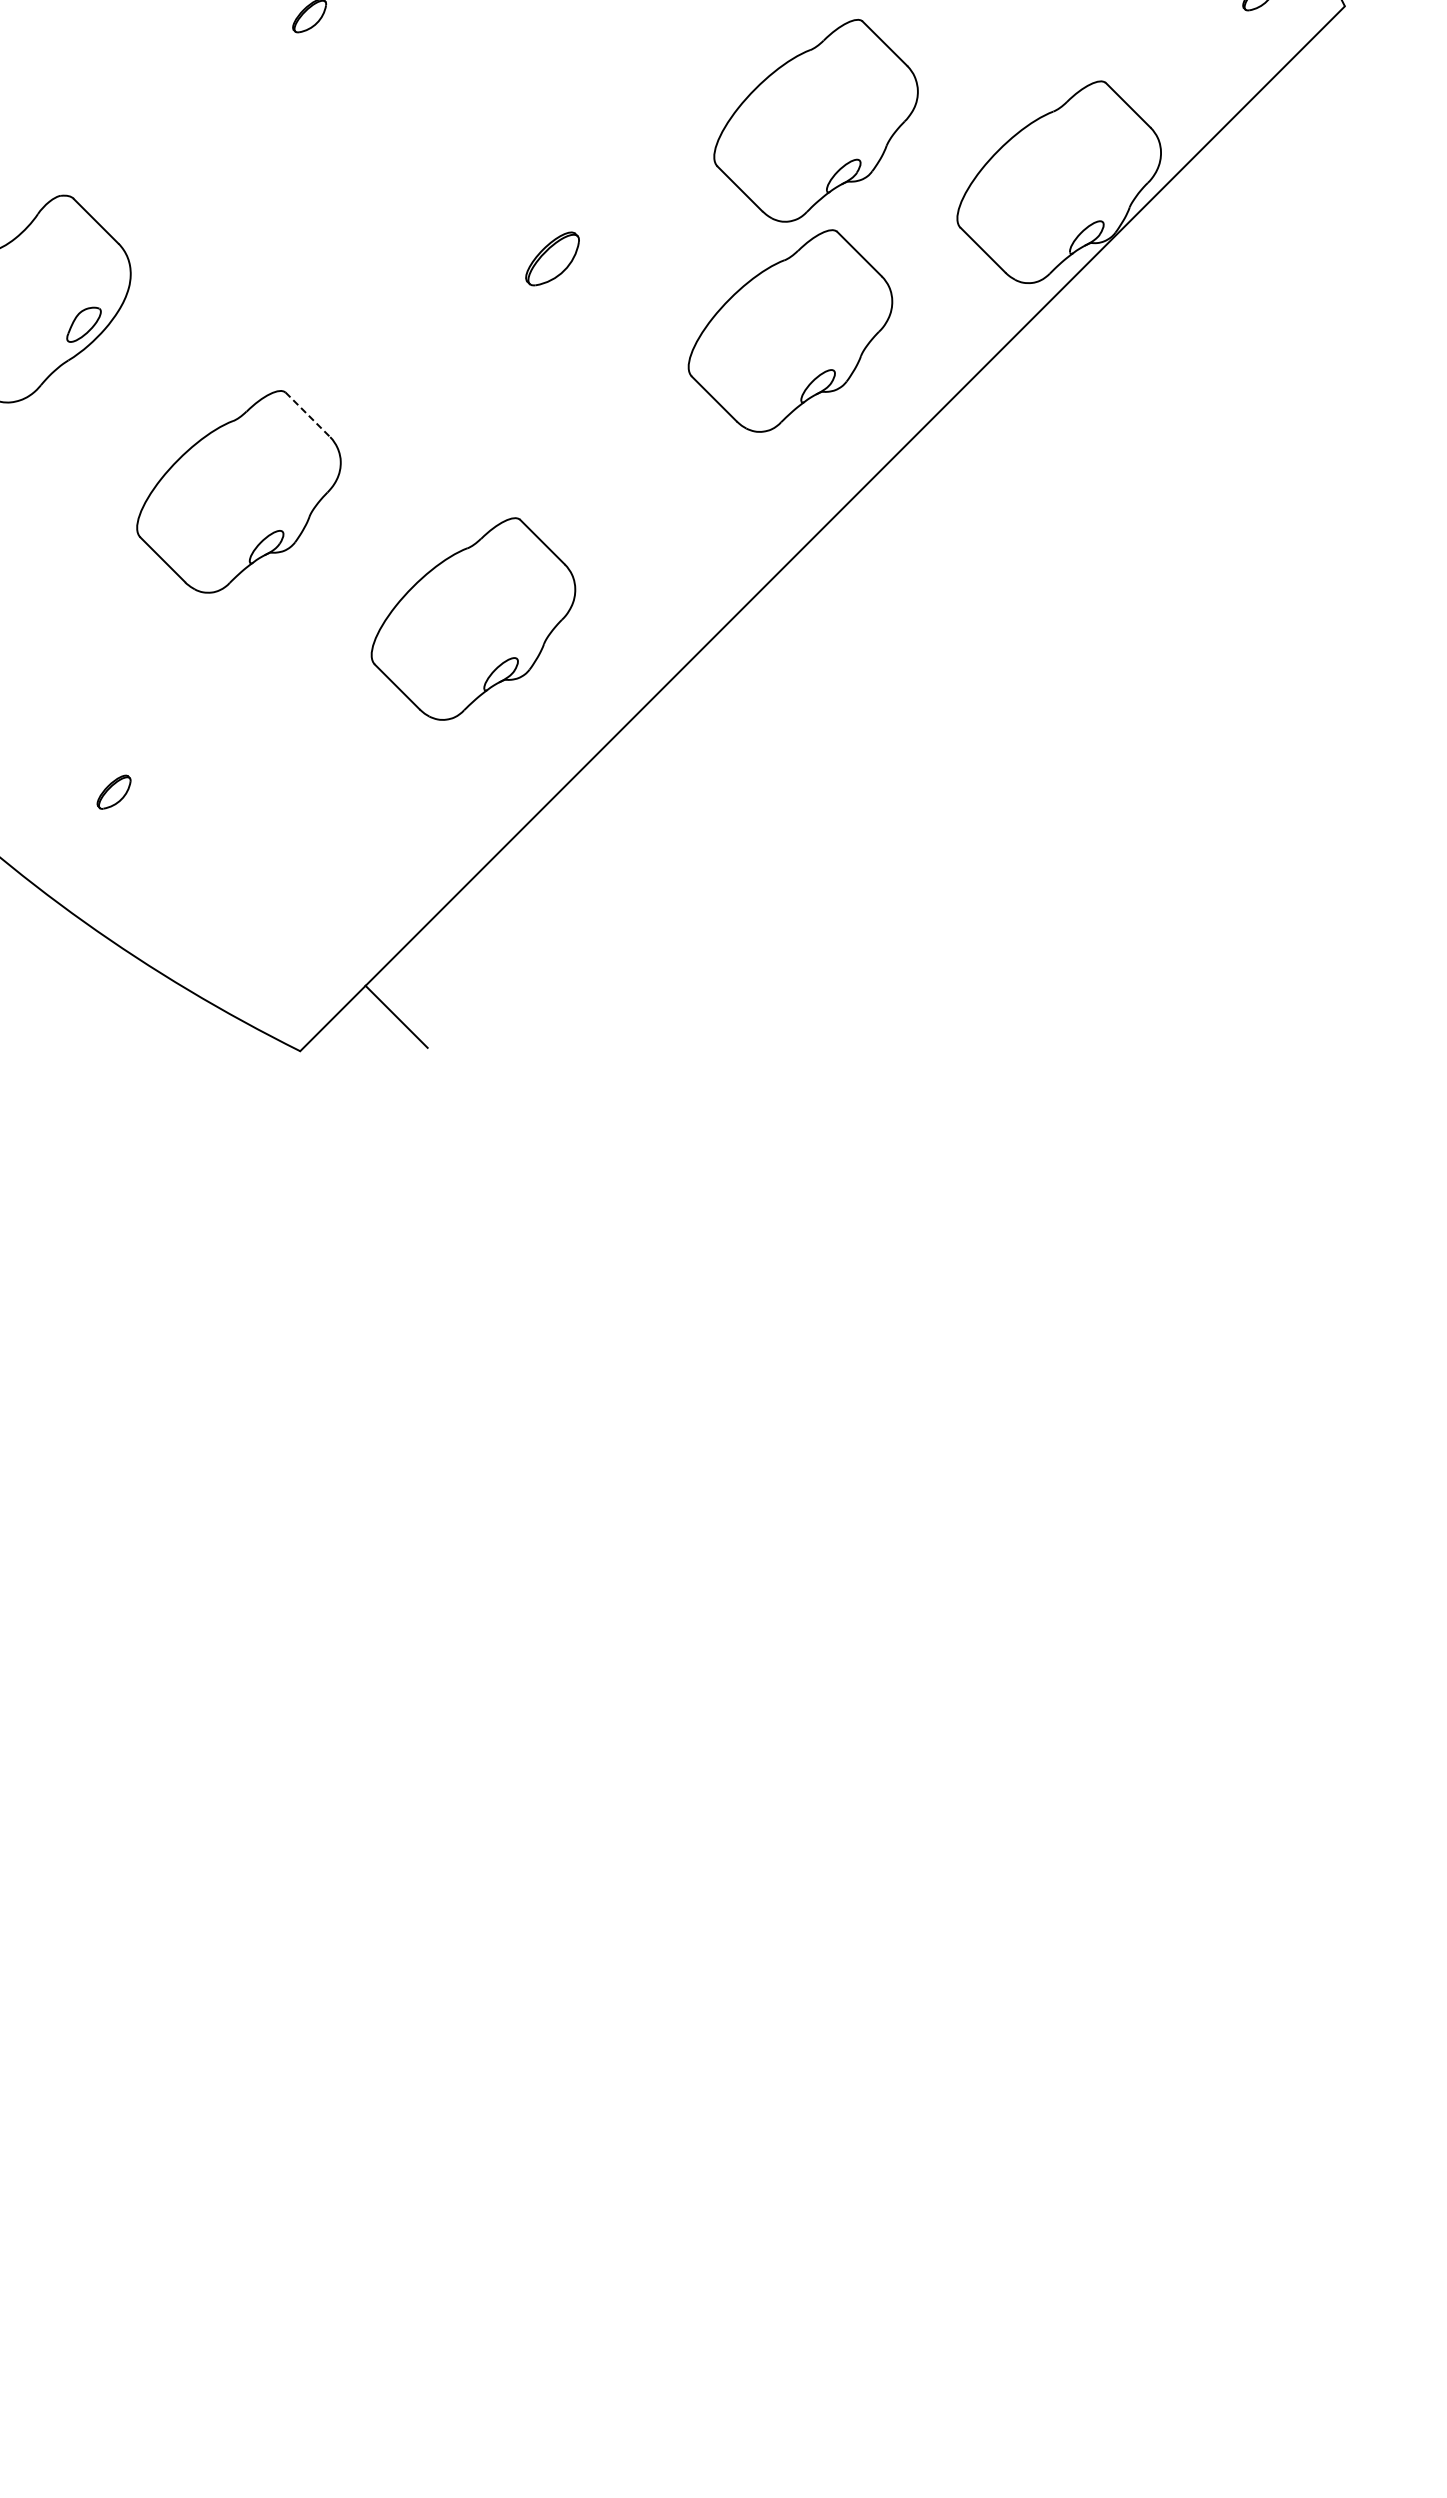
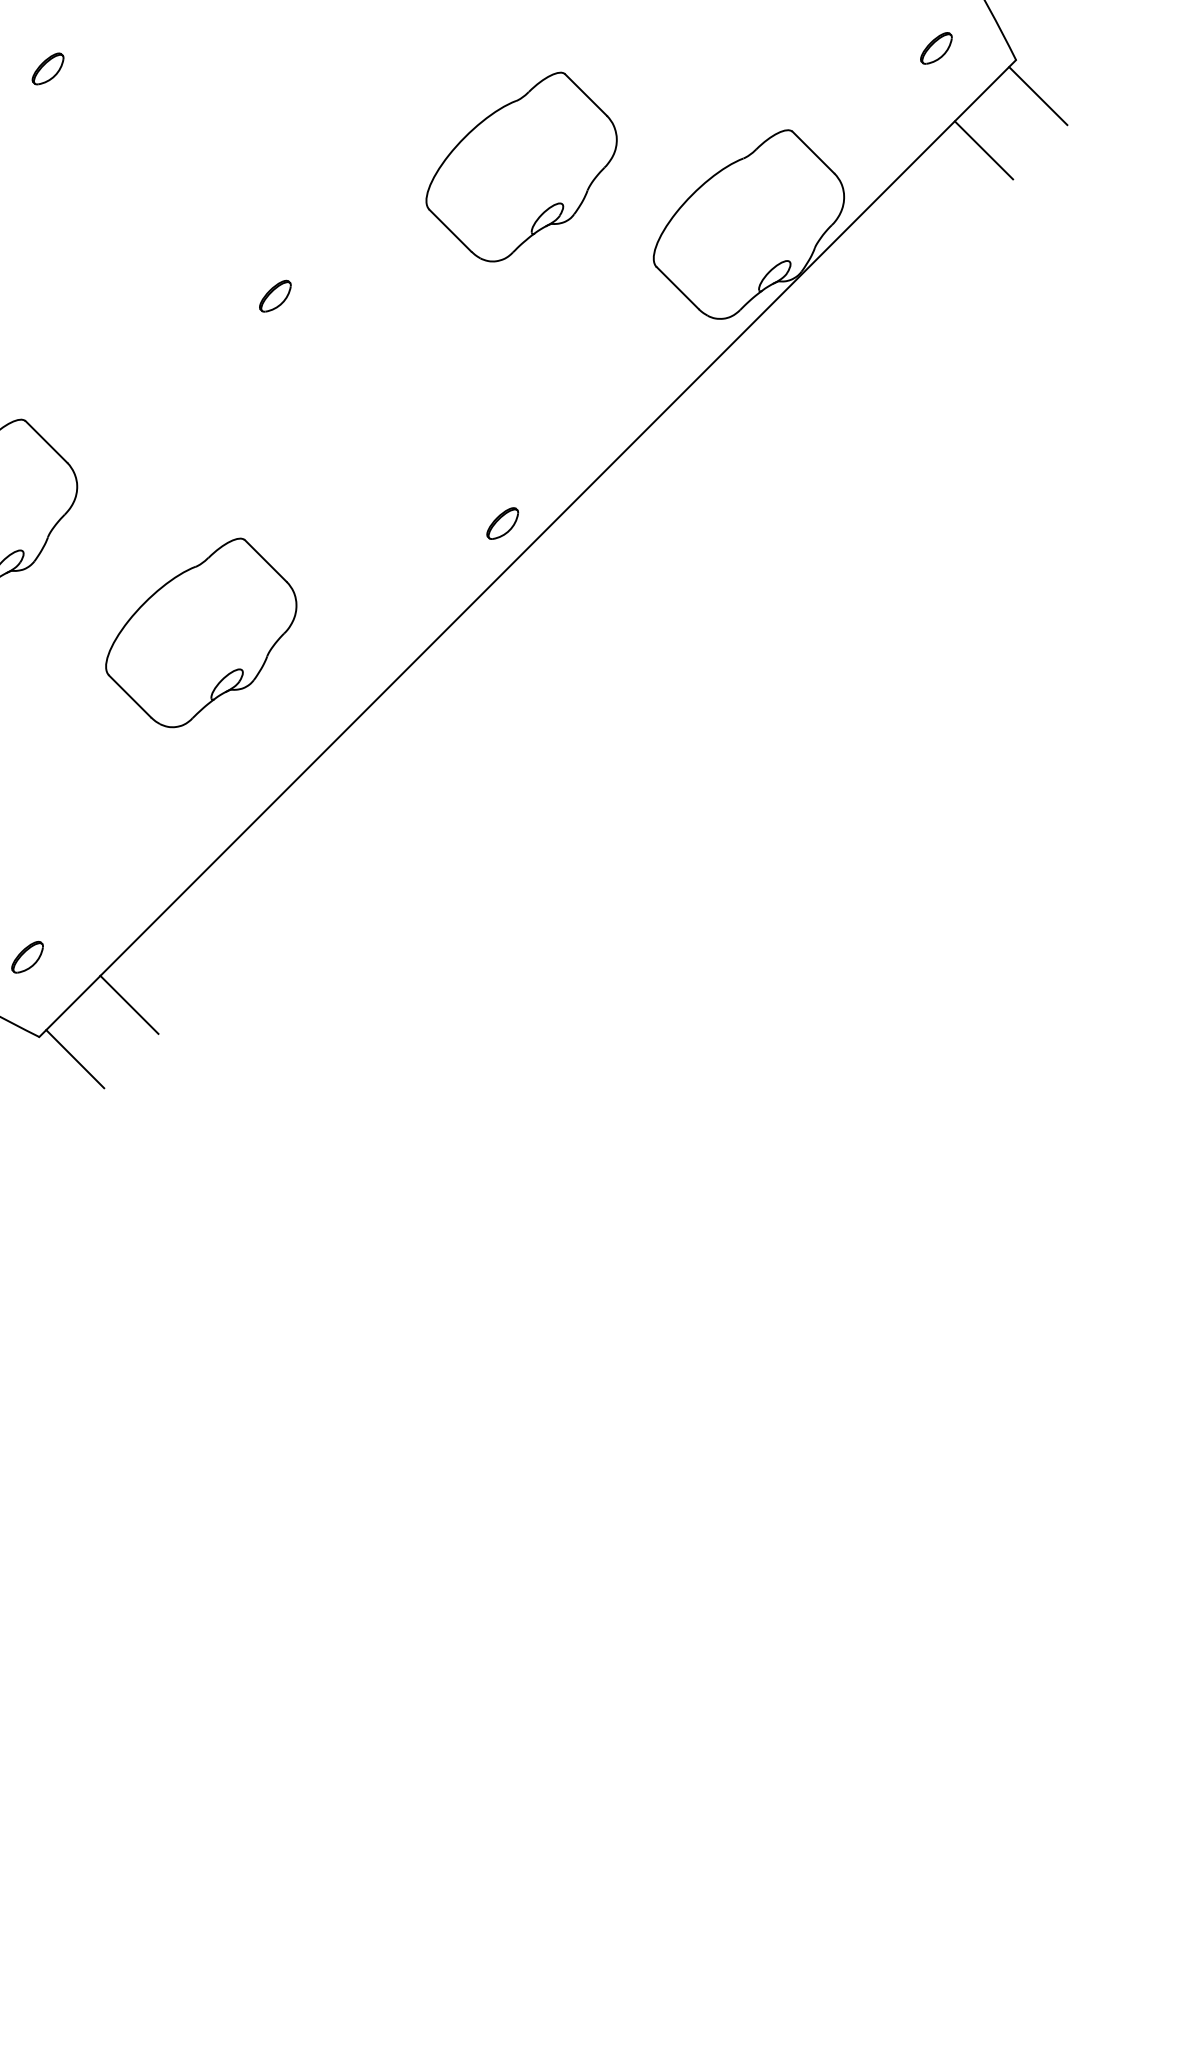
line: (1368, 44) -> (1038, 95), added
line: (1310, 102) -> (983, 149), added
part: (552, 258) -> (275, 295), size x0.62
part: (790, 330) -> (497, 363), removed
line: (307, 414) -> (46, 441), dashed -> solid
part: (795, 501) -> (502, 523), added
part: (287, 965) -> (27, 956), added
line: (338, 1074) -> (75, 1058), added

